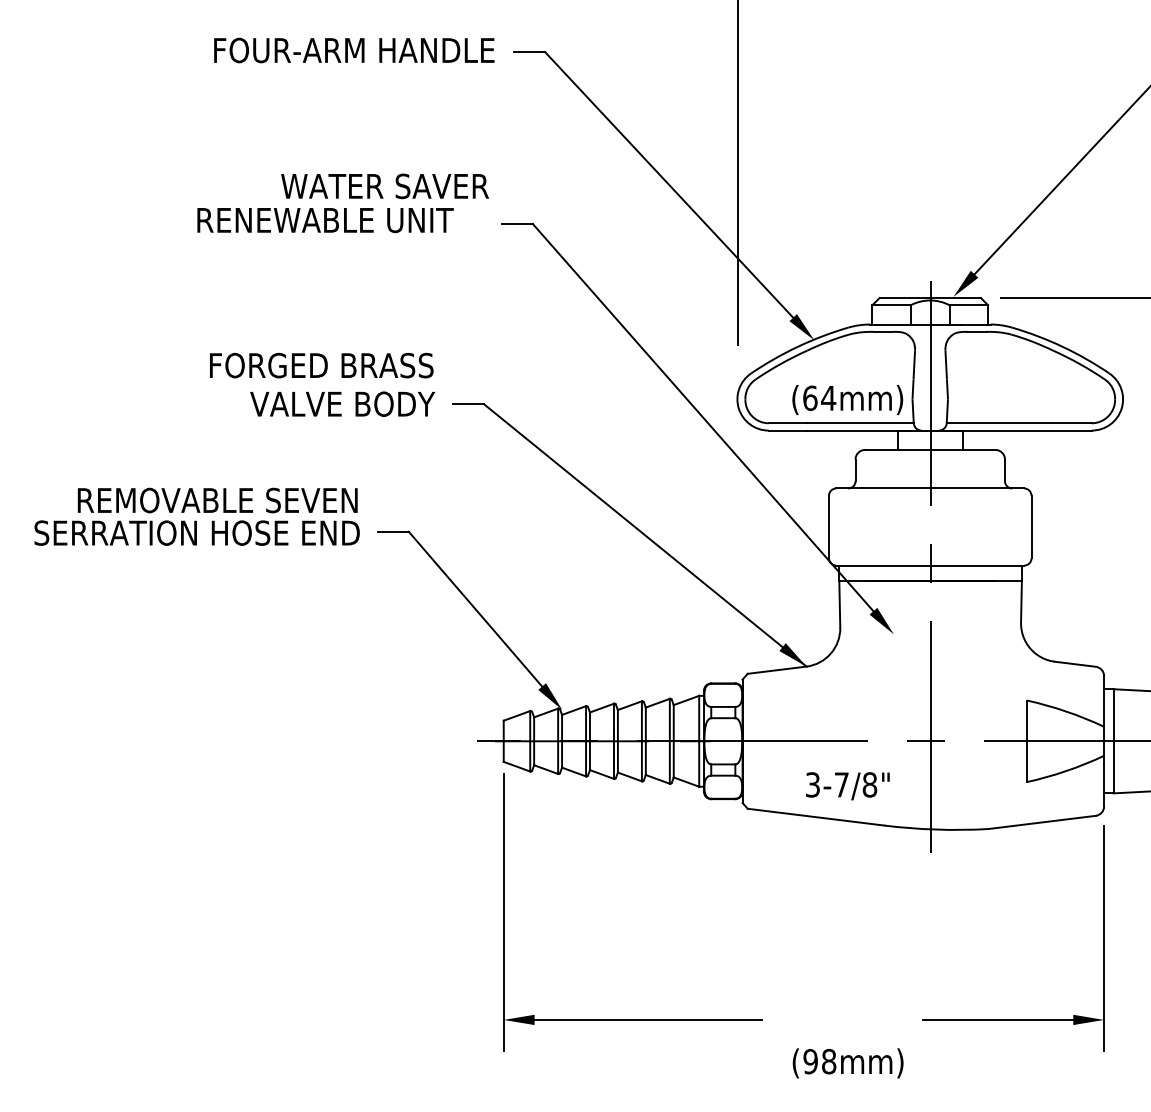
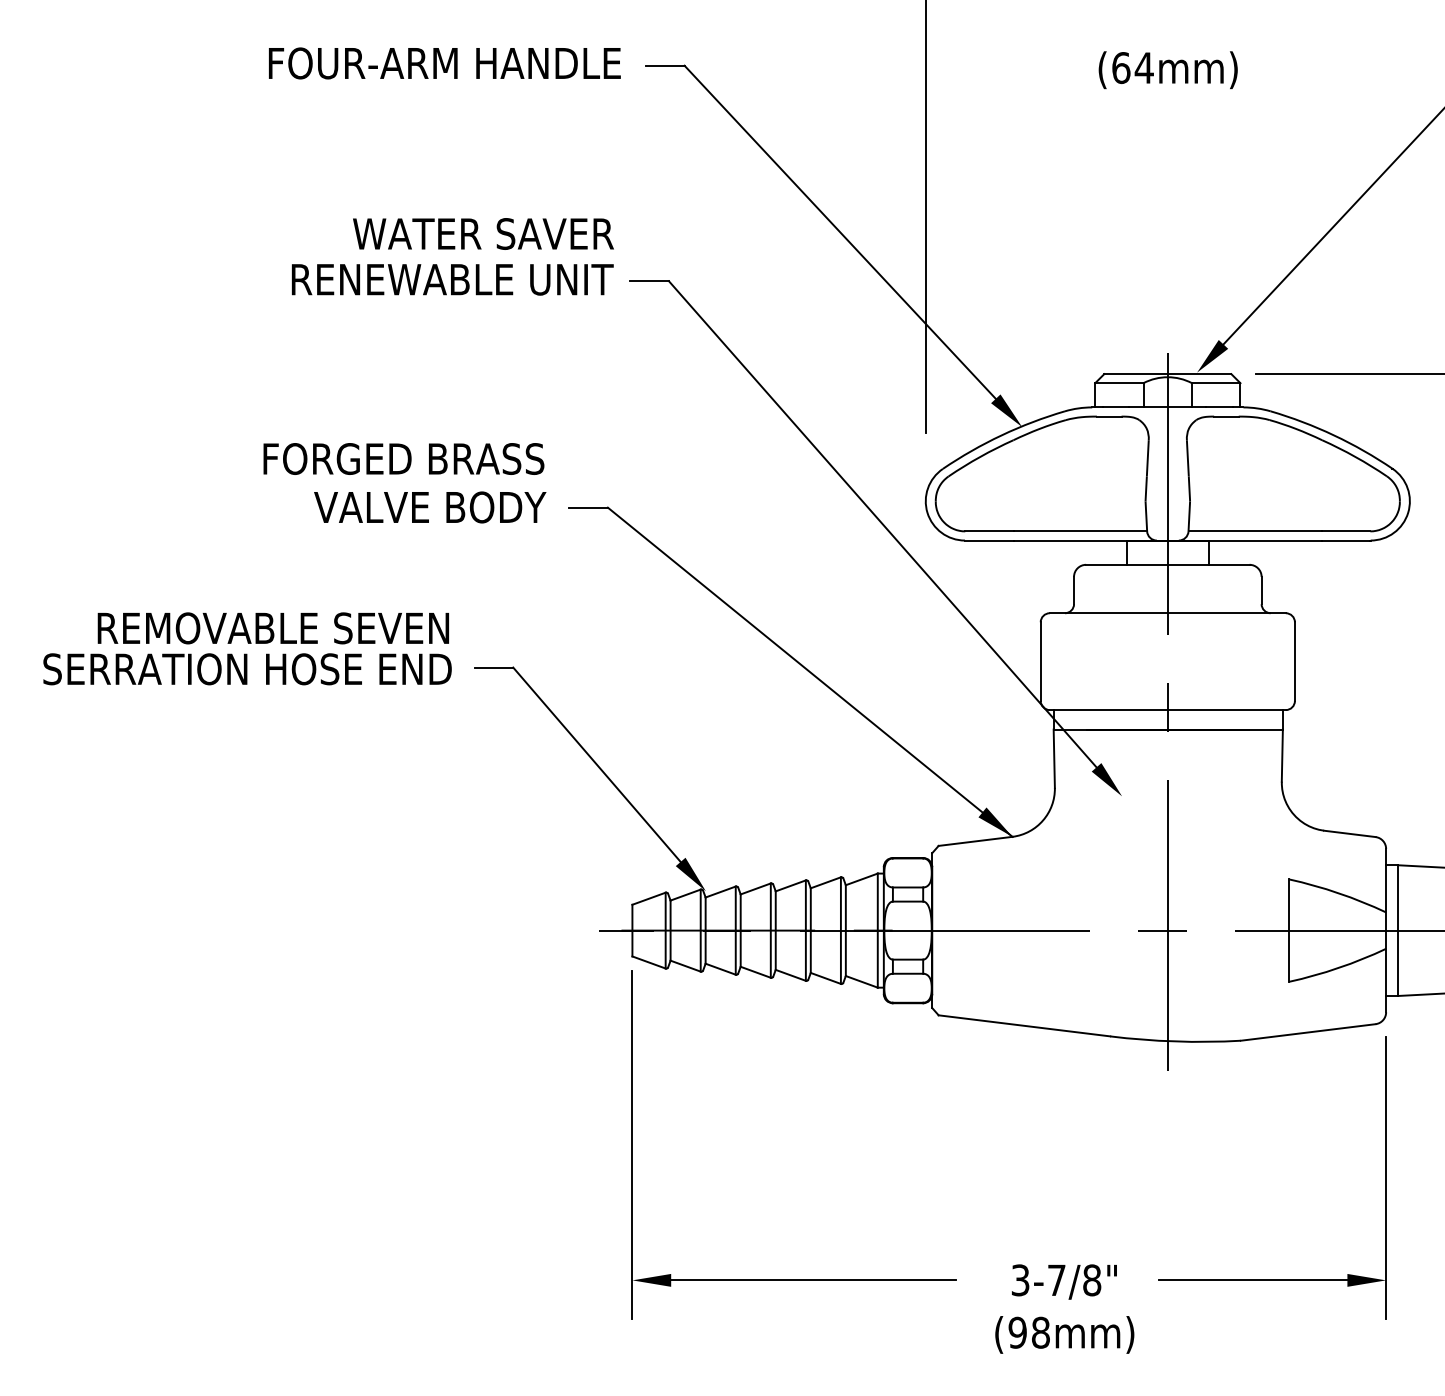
text: (325, 220) -> (452, 279), moved
text: (847, 400) -> (1167, 70), moved
text: (847, 785) -> (1064, 1281), moved

